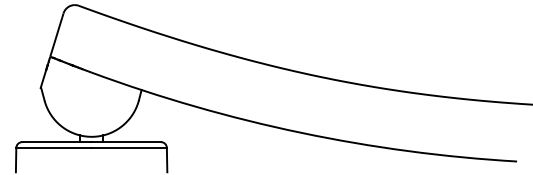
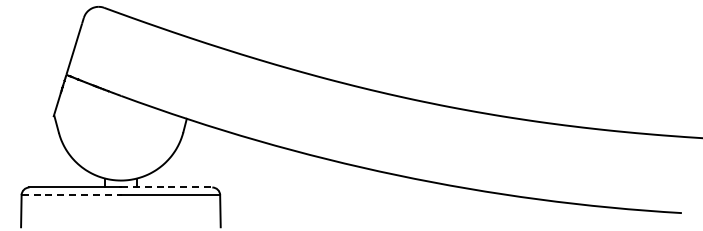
line: (126, 142) -> (166, 187), solid -> dashed
line: (54, 148) -> (71, 195), solid -> dashed

